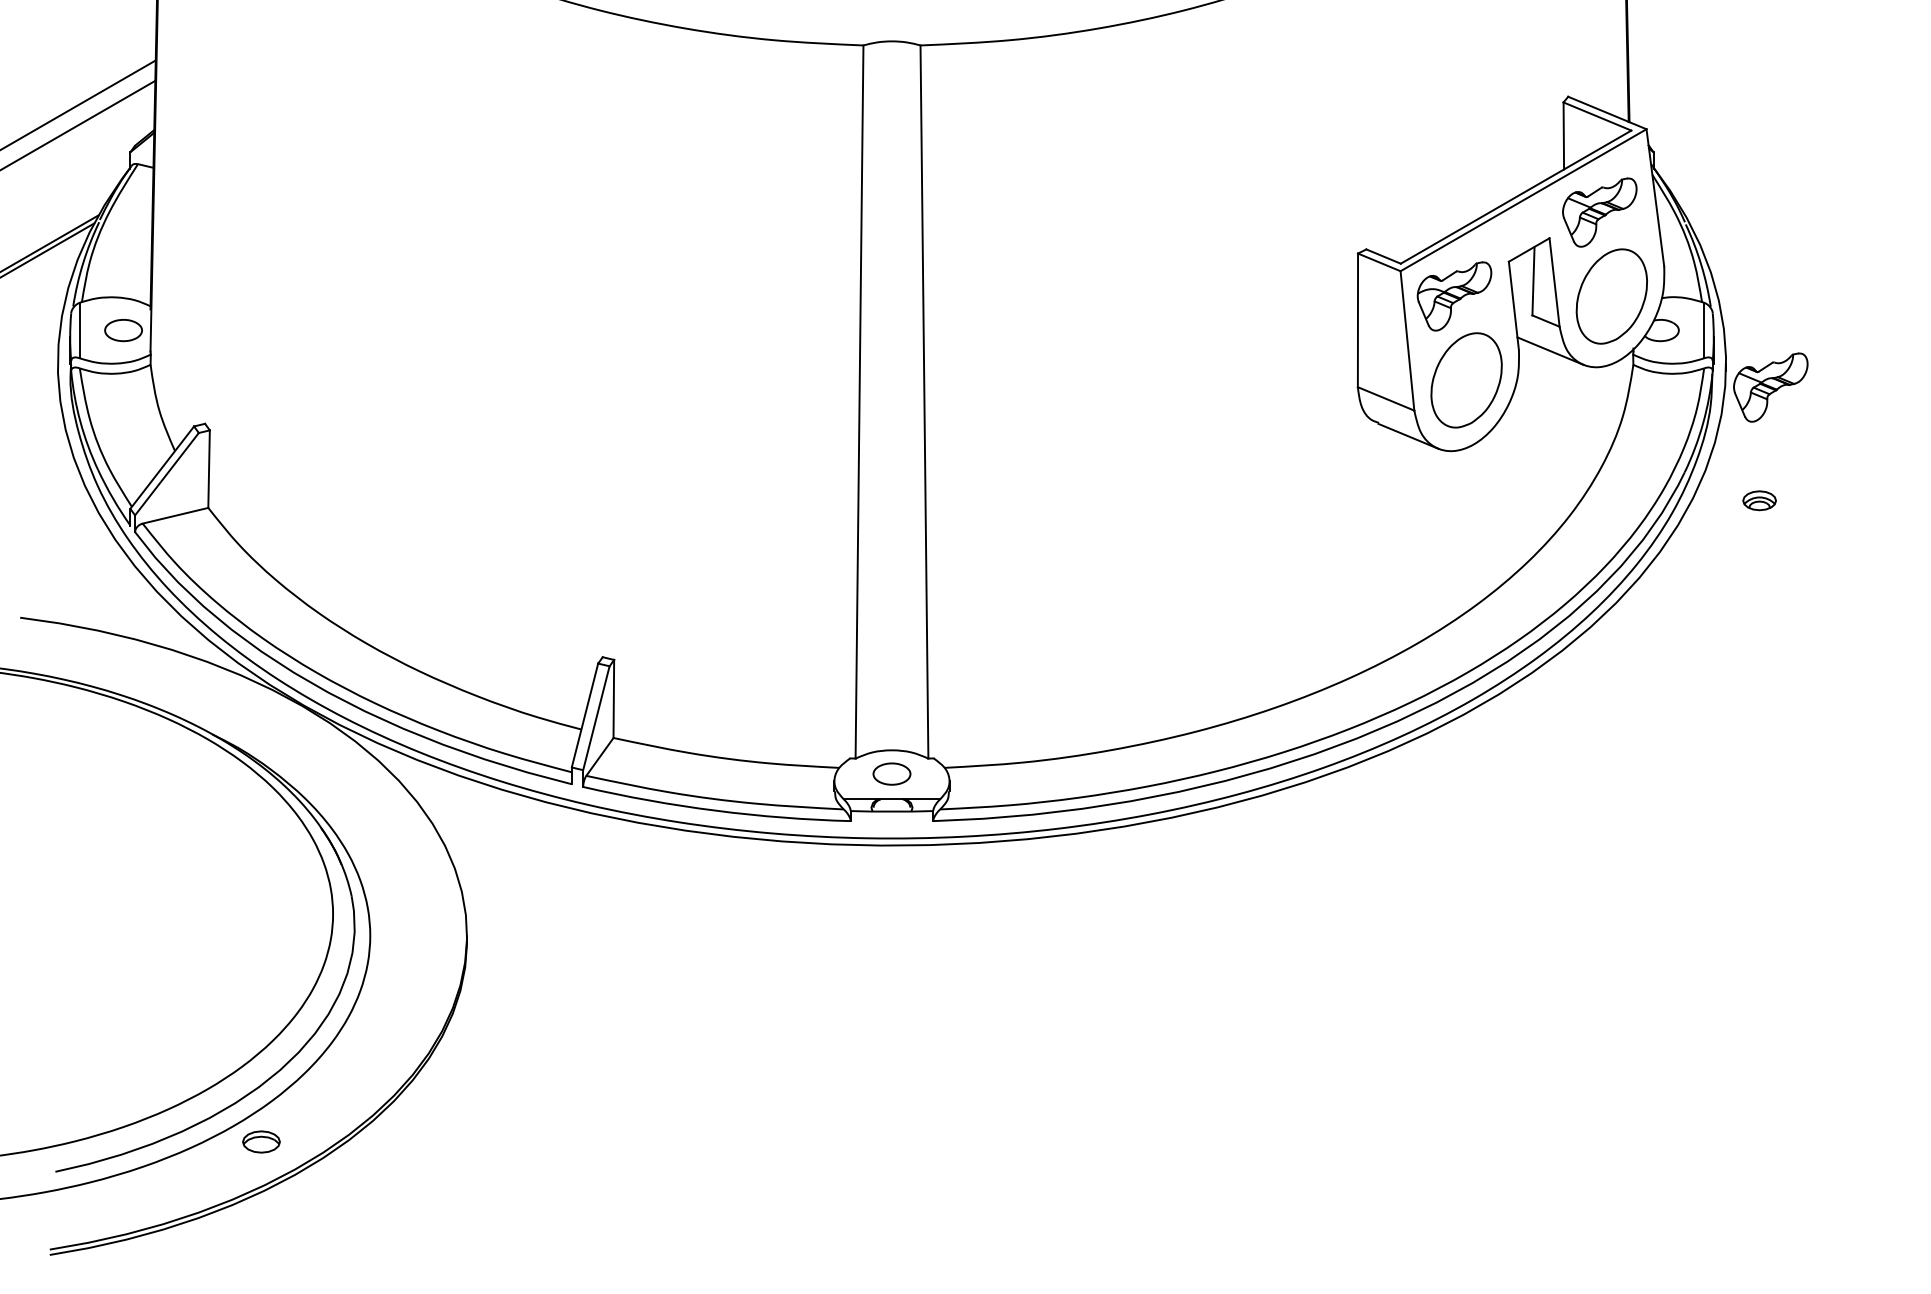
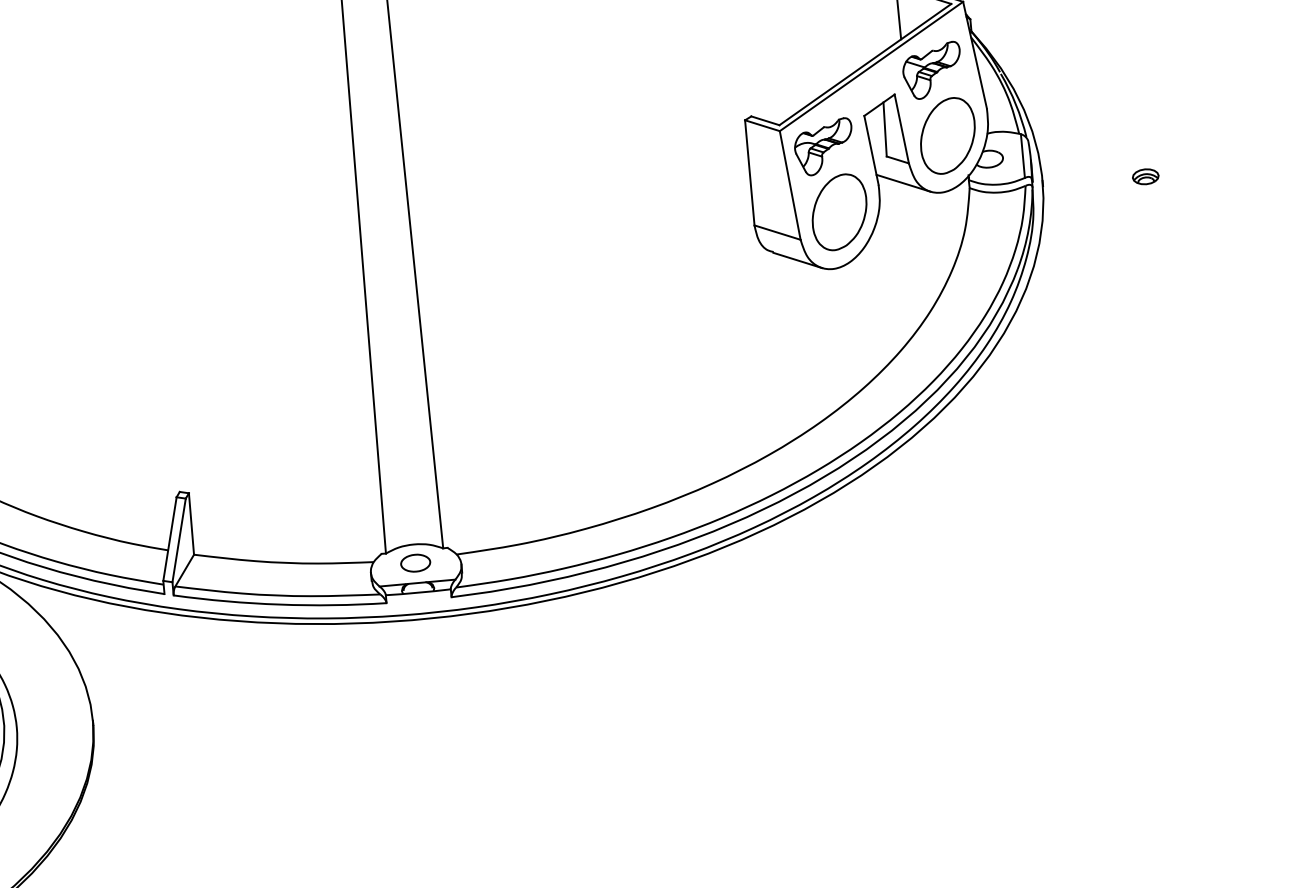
part: (1770, 387) -> (1079, 196), removed
part: (1759, 500) -> (1145, 176), moved

